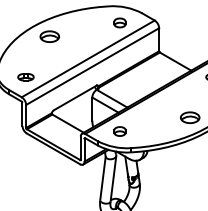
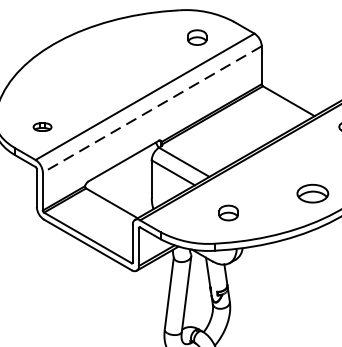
part: (49, 36) -> (81, 59), removed
line: (92, 66) -> (152, 109), solid -> dashed
part: (25, 77) -> (41, 127), size x0.7
part: (119, 131) -> (227, 213), moved

